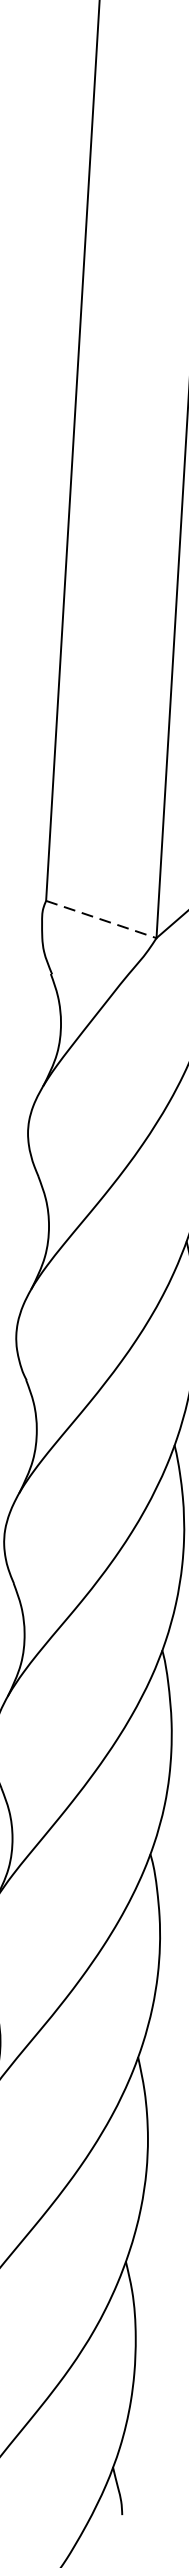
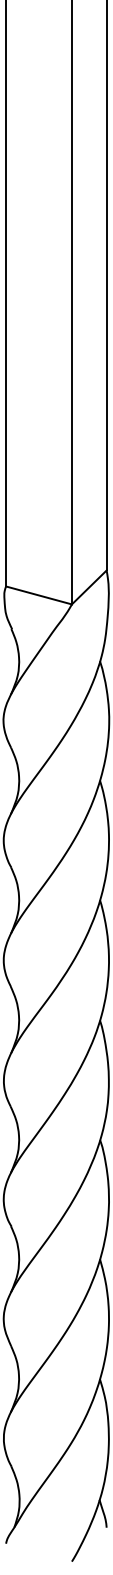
line: (102, 919) -> (39, 595), dashed -> solid

